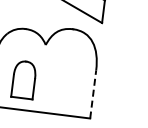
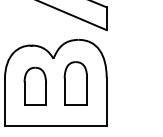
part: (64, 72) -> (75, 83), added
part: (23, 79) -> (34, 85), moved
line: (93, 93) -> (106, 101), dashed -> solid

